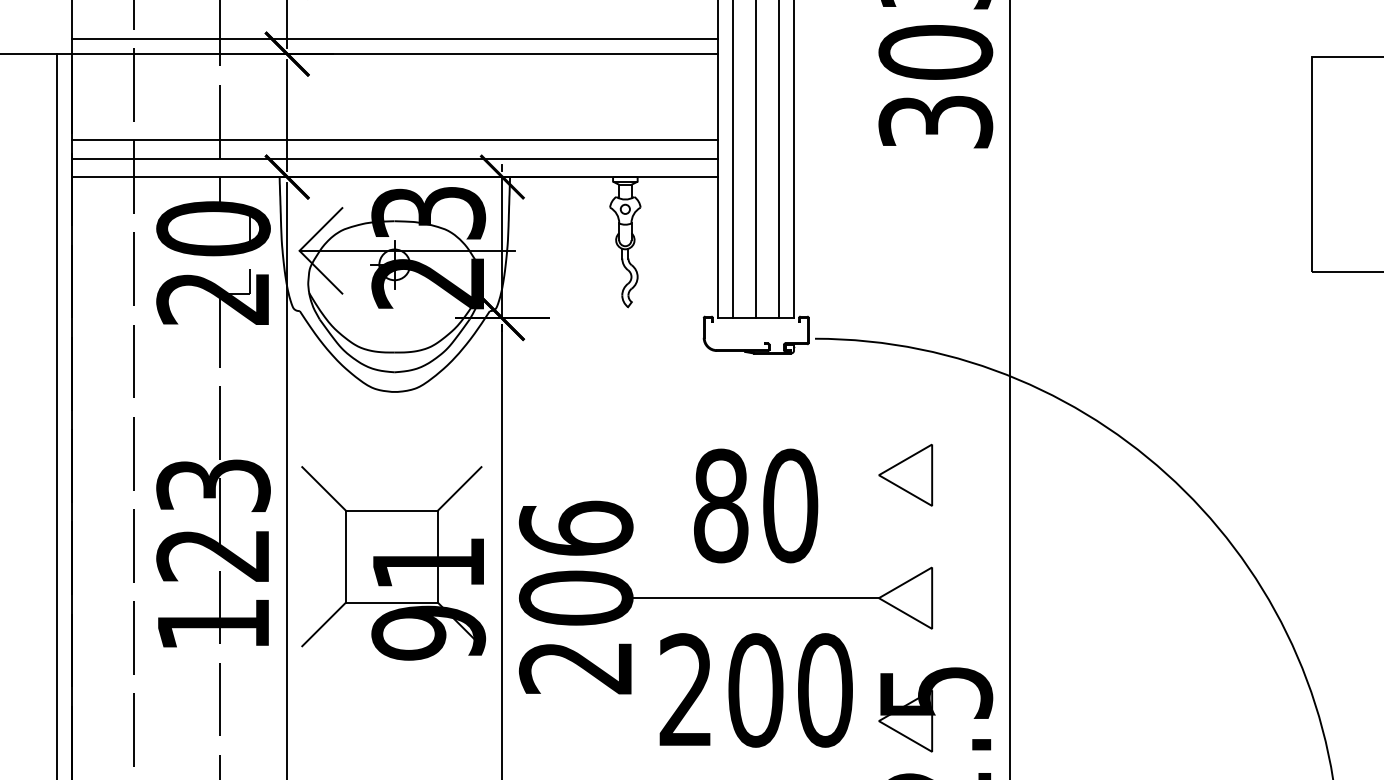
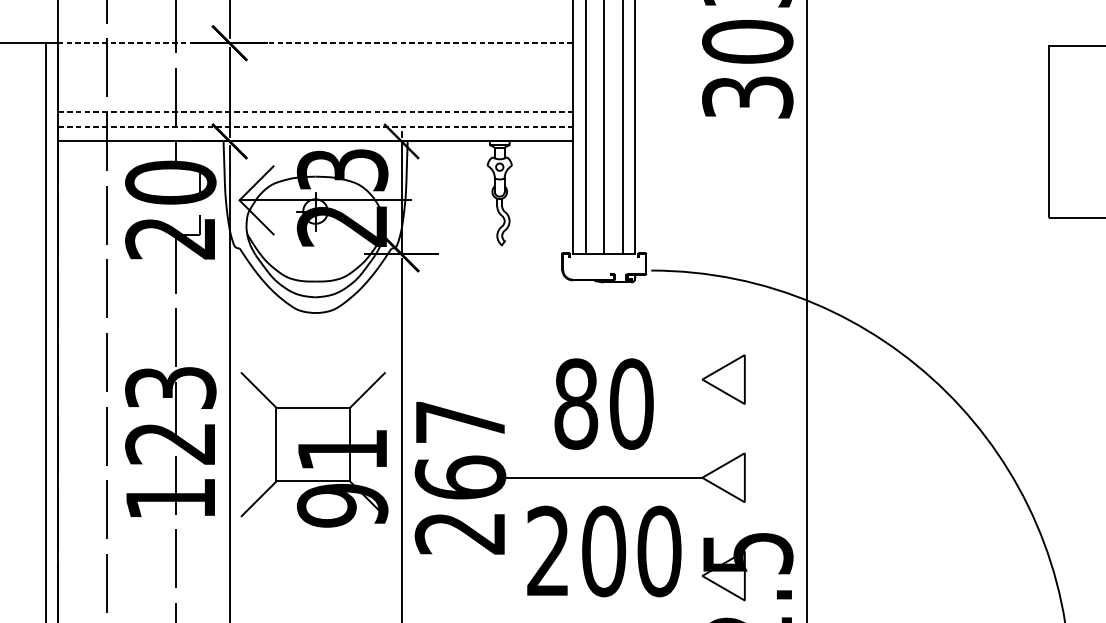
line: (394, 38) -> (315, 30), removed
line: (394, 54) -> (315, 43), solid -> dashed
line: (394, 140) -> (315, 112), solid -> dashed
line: (394, 158) -> (315, 126), solid -> dashed
text: (575, 562) -> (459, 449), 206 -> 267

